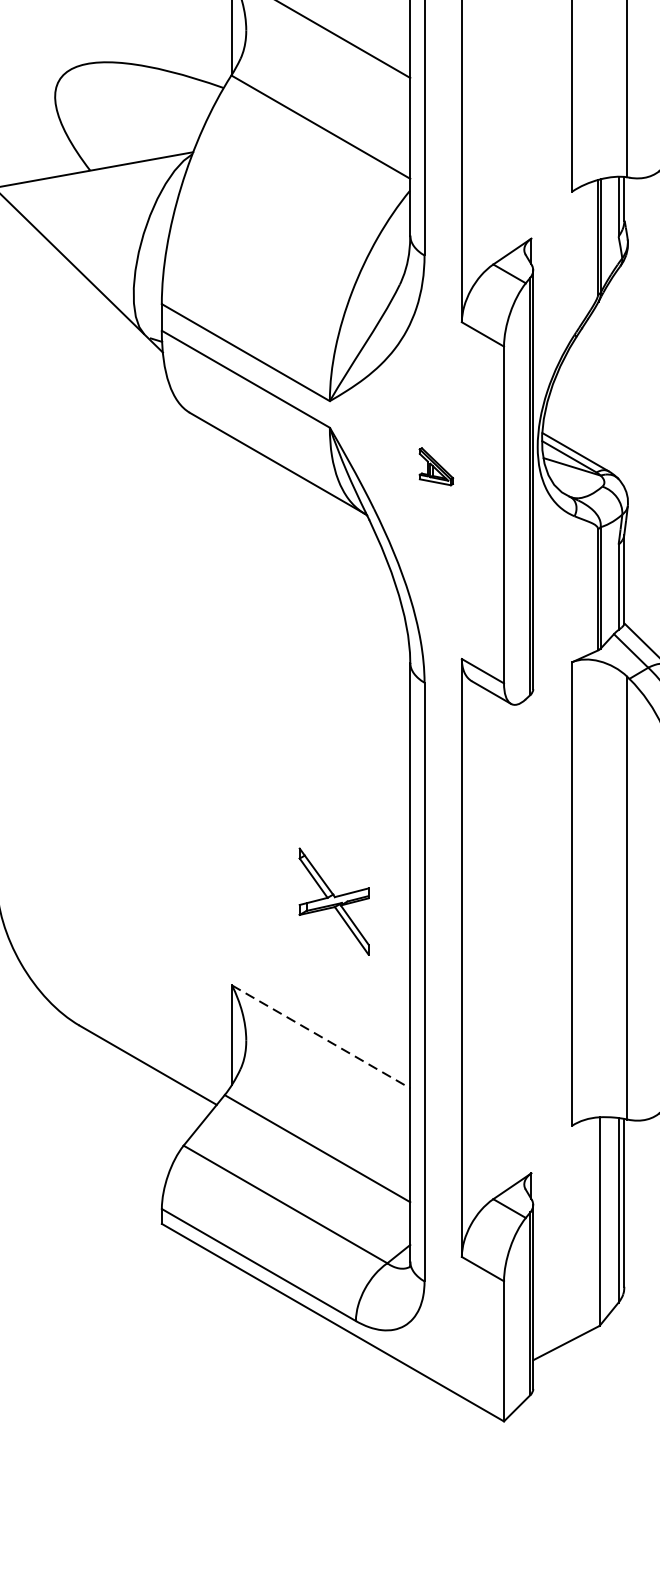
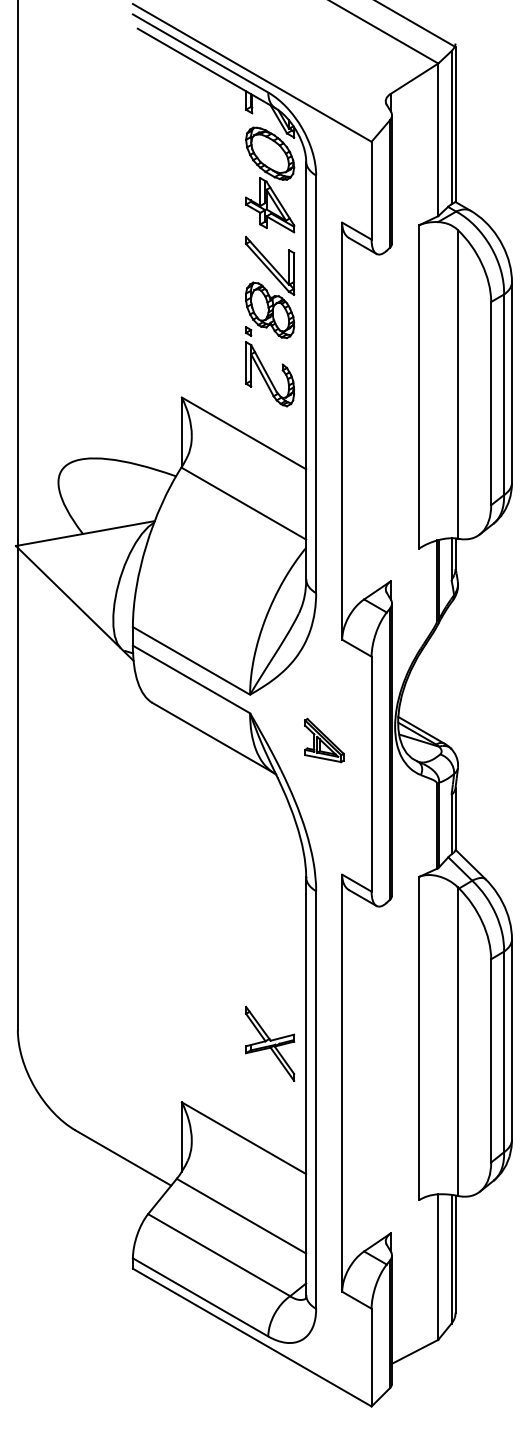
part: (436, 466) -> (324, 740), size x1.67
part: (334, 901) -> (270, 1043), moved
line: (321, 1037) -> (244, 1138), dashed -> solid

